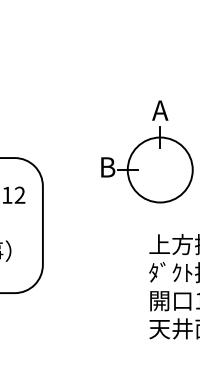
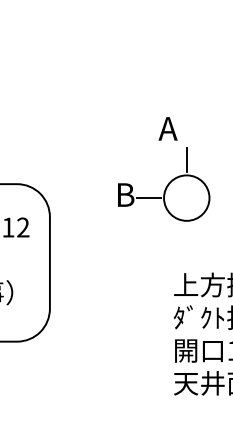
text: (160, 110) -> (168, 128), moved
circle: (159, 169) -> (185, 197), size x0.6

